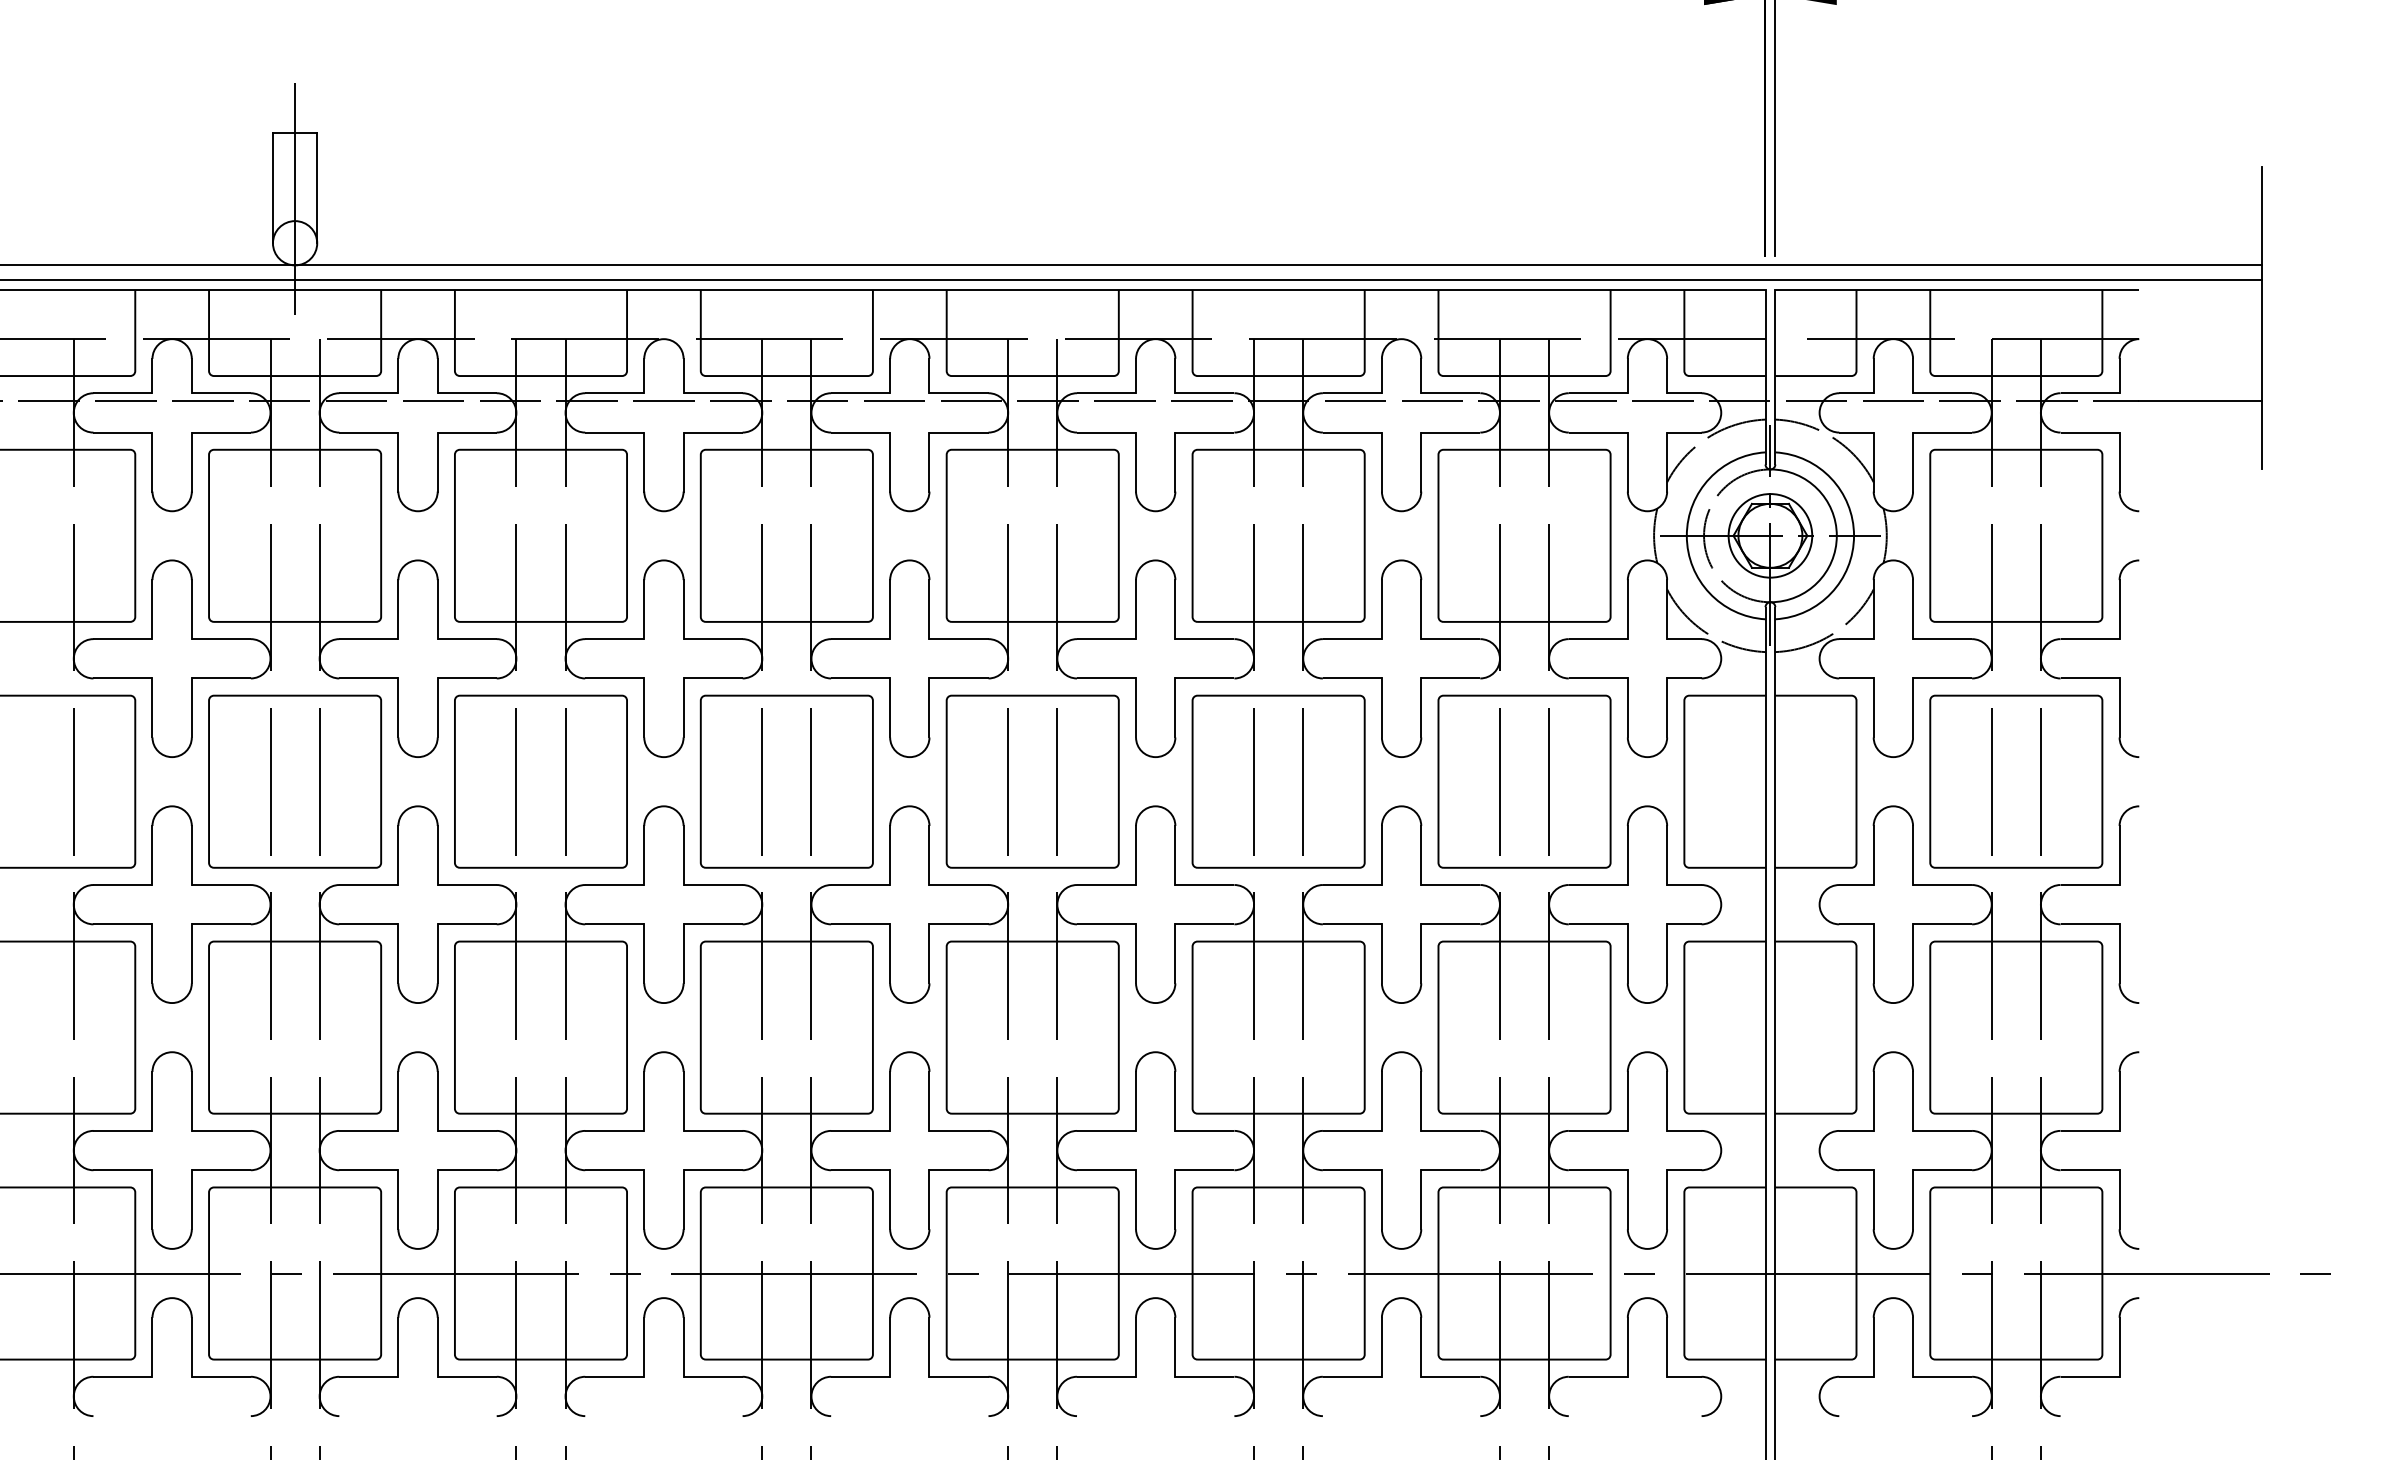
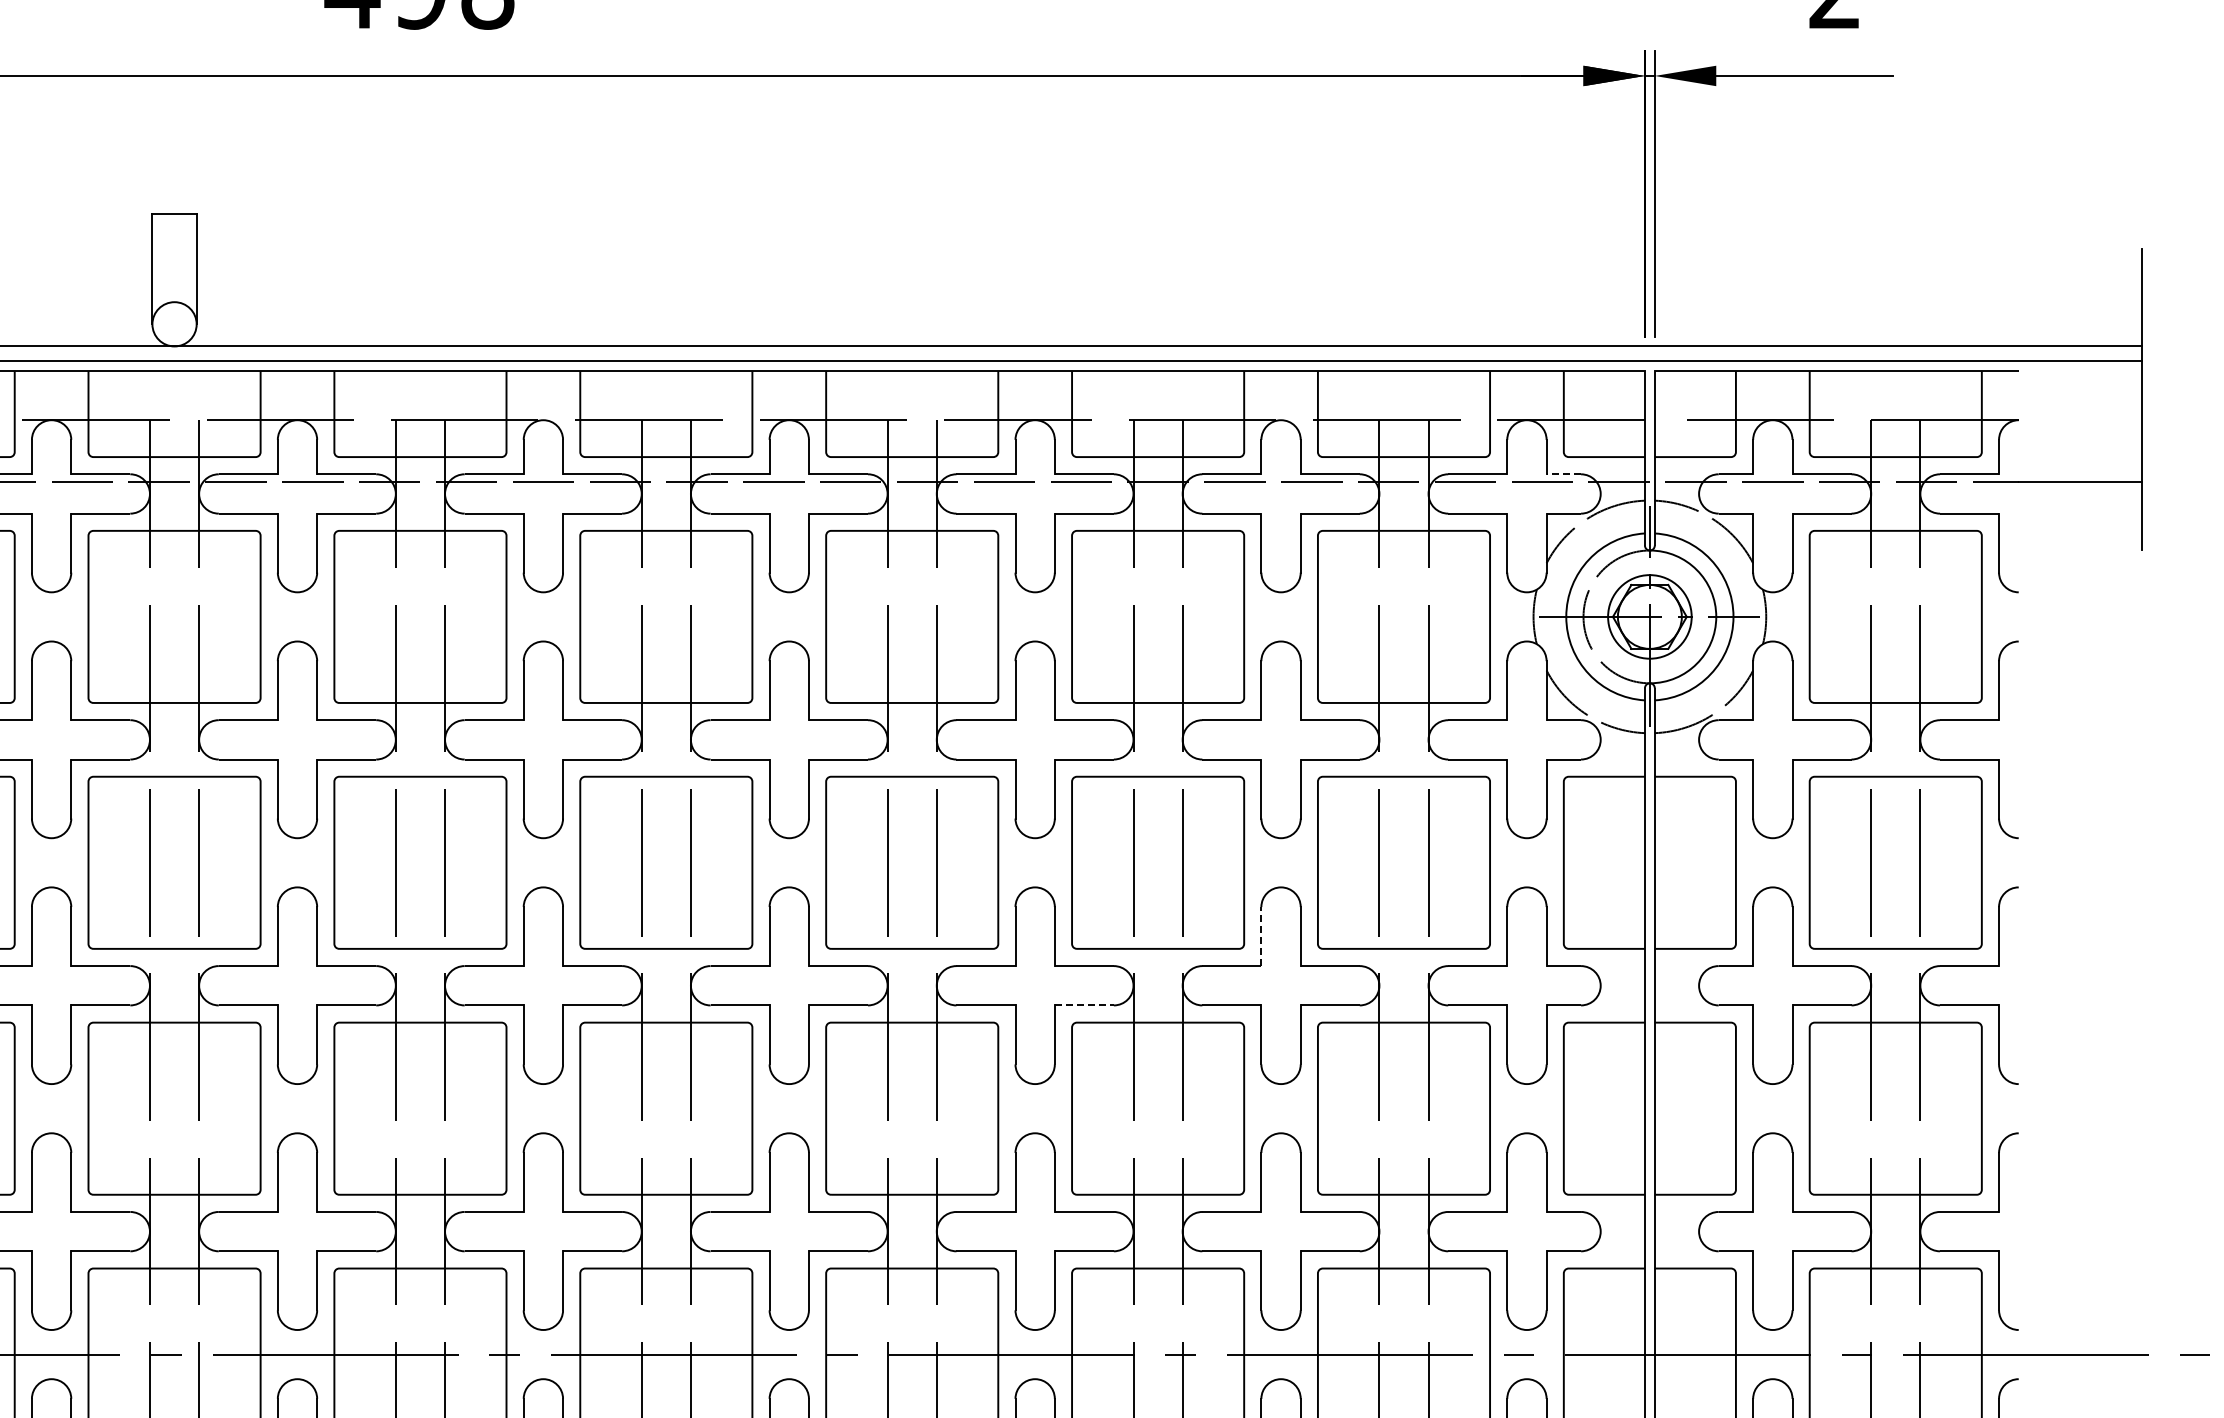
line: (295, 198) -> (174, 279), removed
line: (1683, 393) -> (1562, 474), solid -> dashed
line: (1381, 855) -> (1260, 936), solid -> dashed
line: (1204, 924) -> (1083, 1005), solid -> dashed

